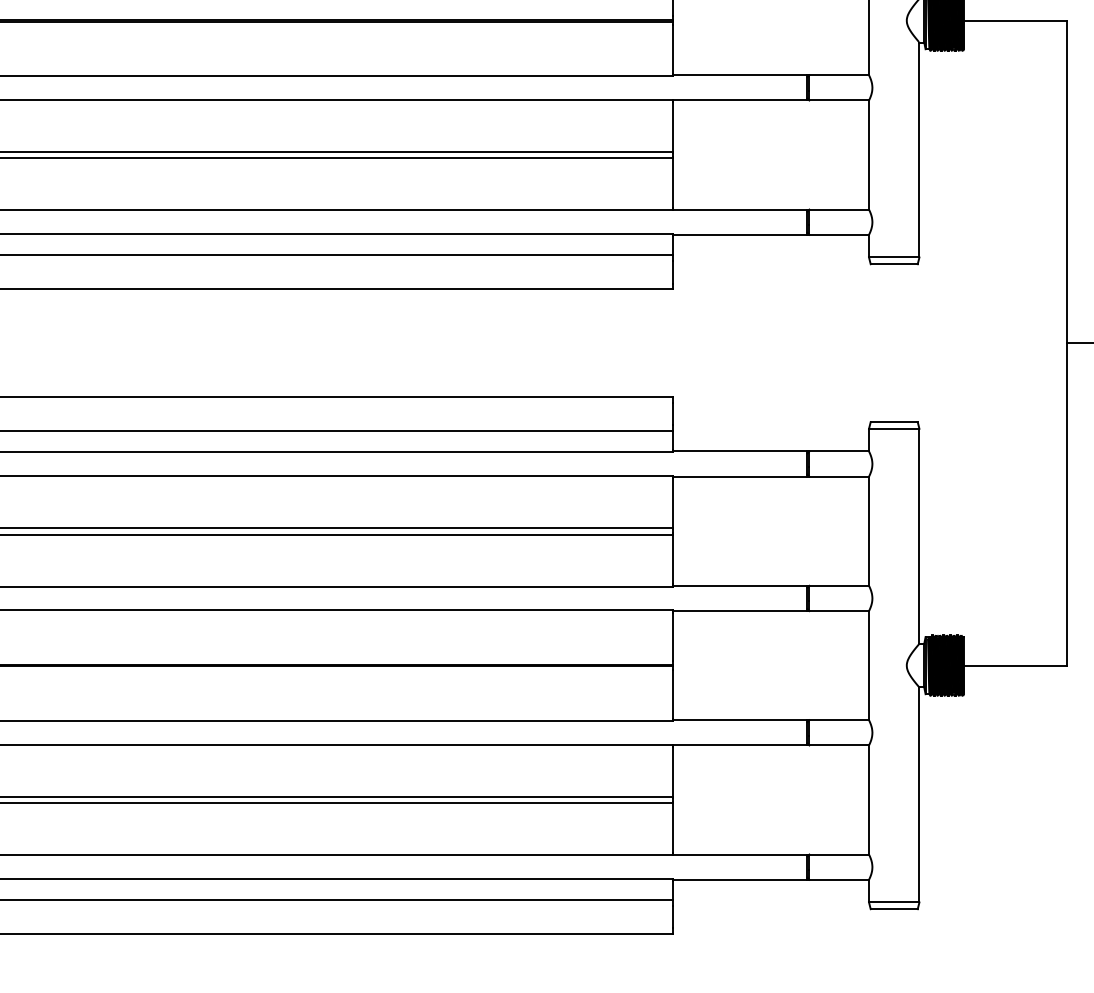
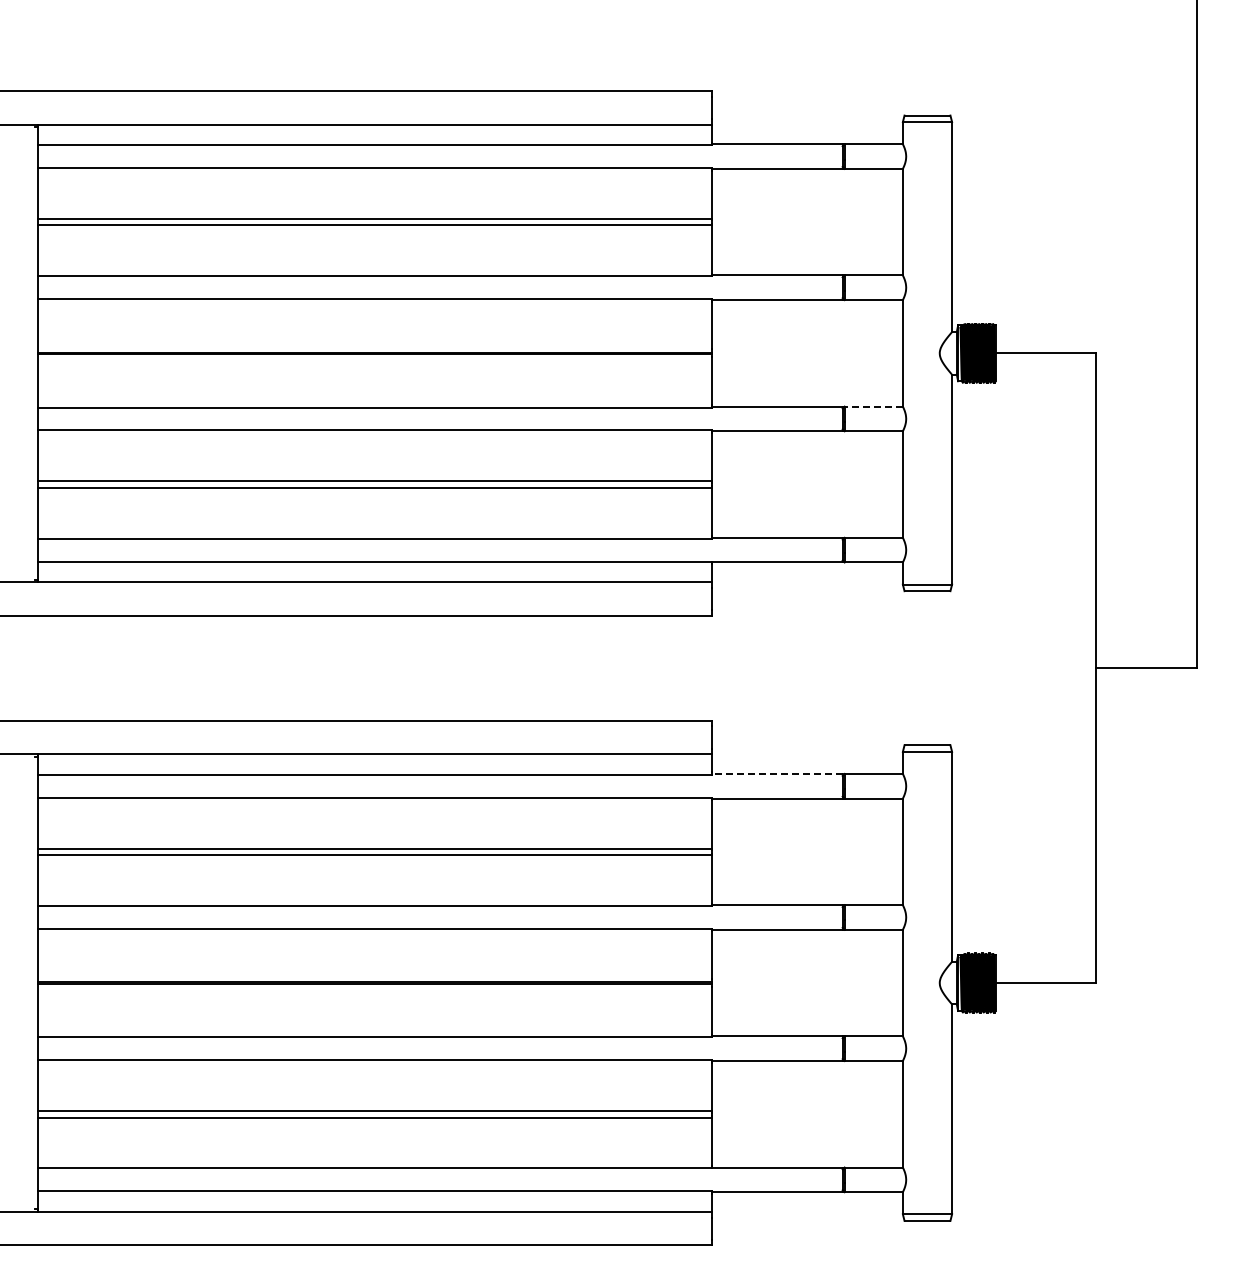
line: (838, 75) -> (873, 406), solid -> dashed
line: (740, 451) -> (777, 774), solid -> dashed

